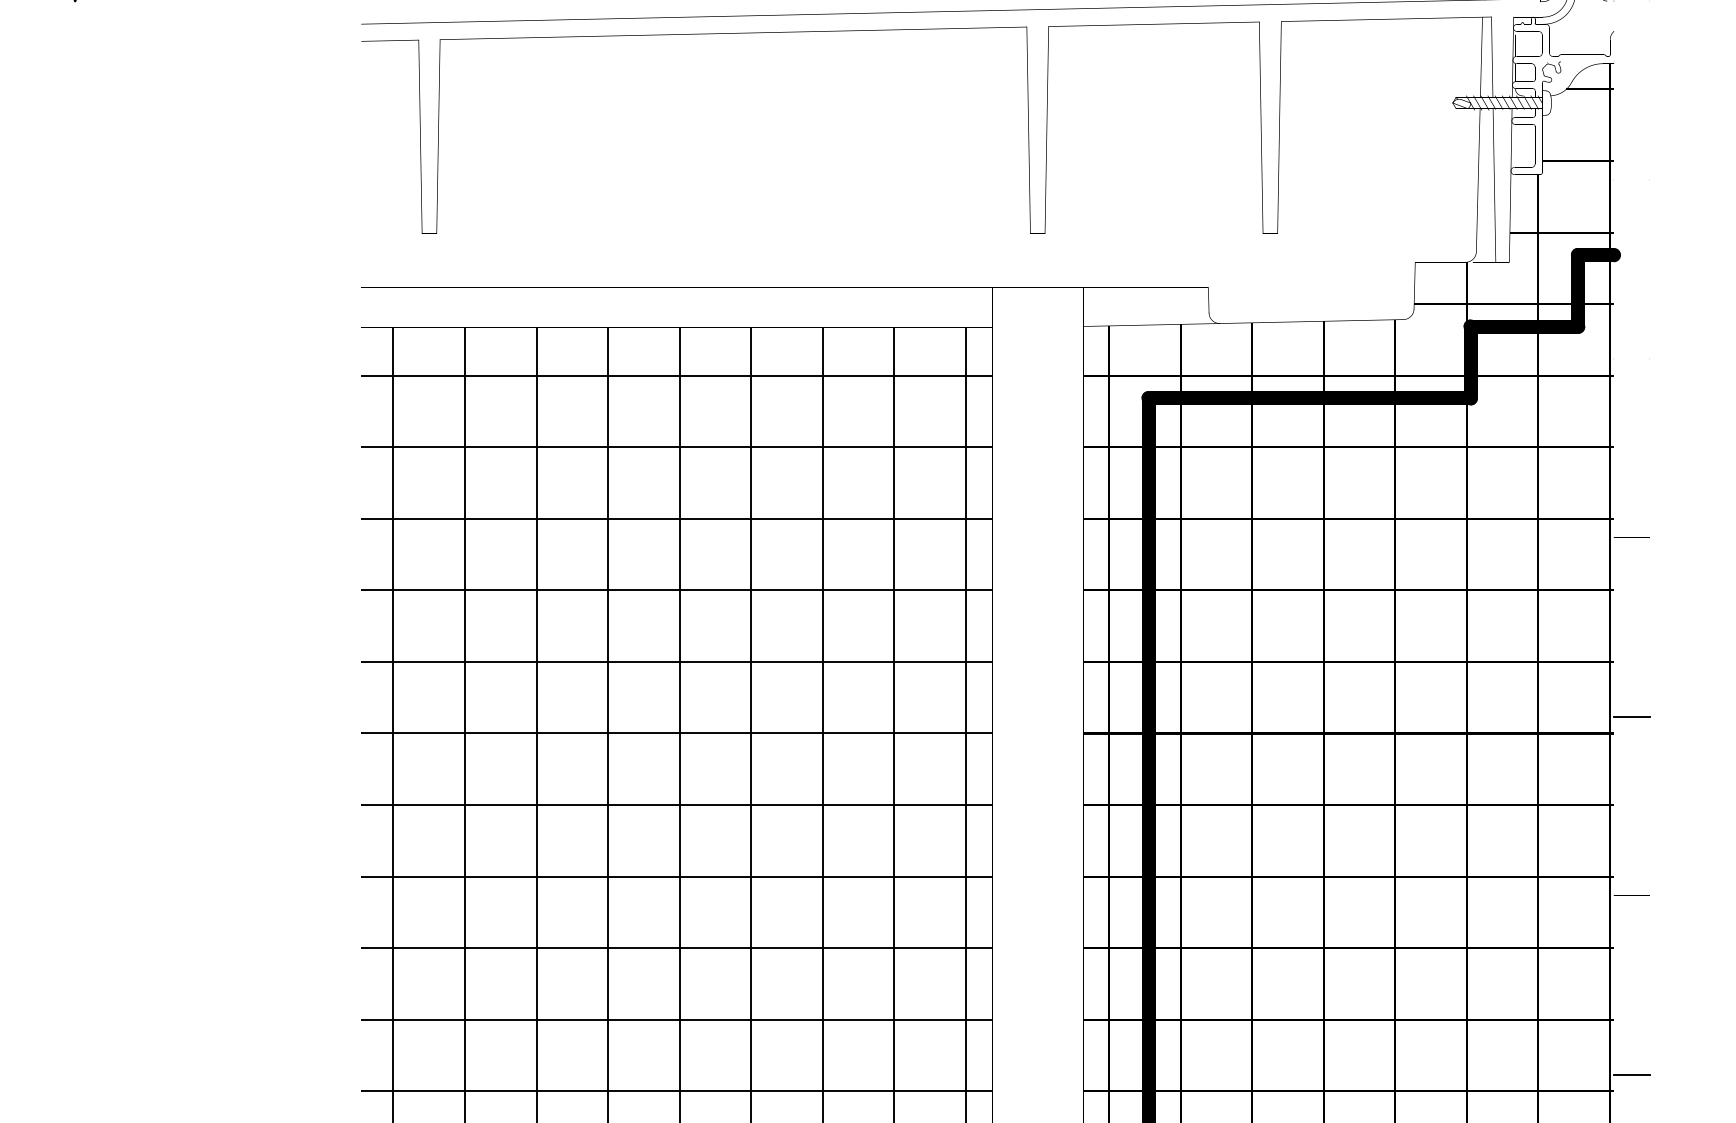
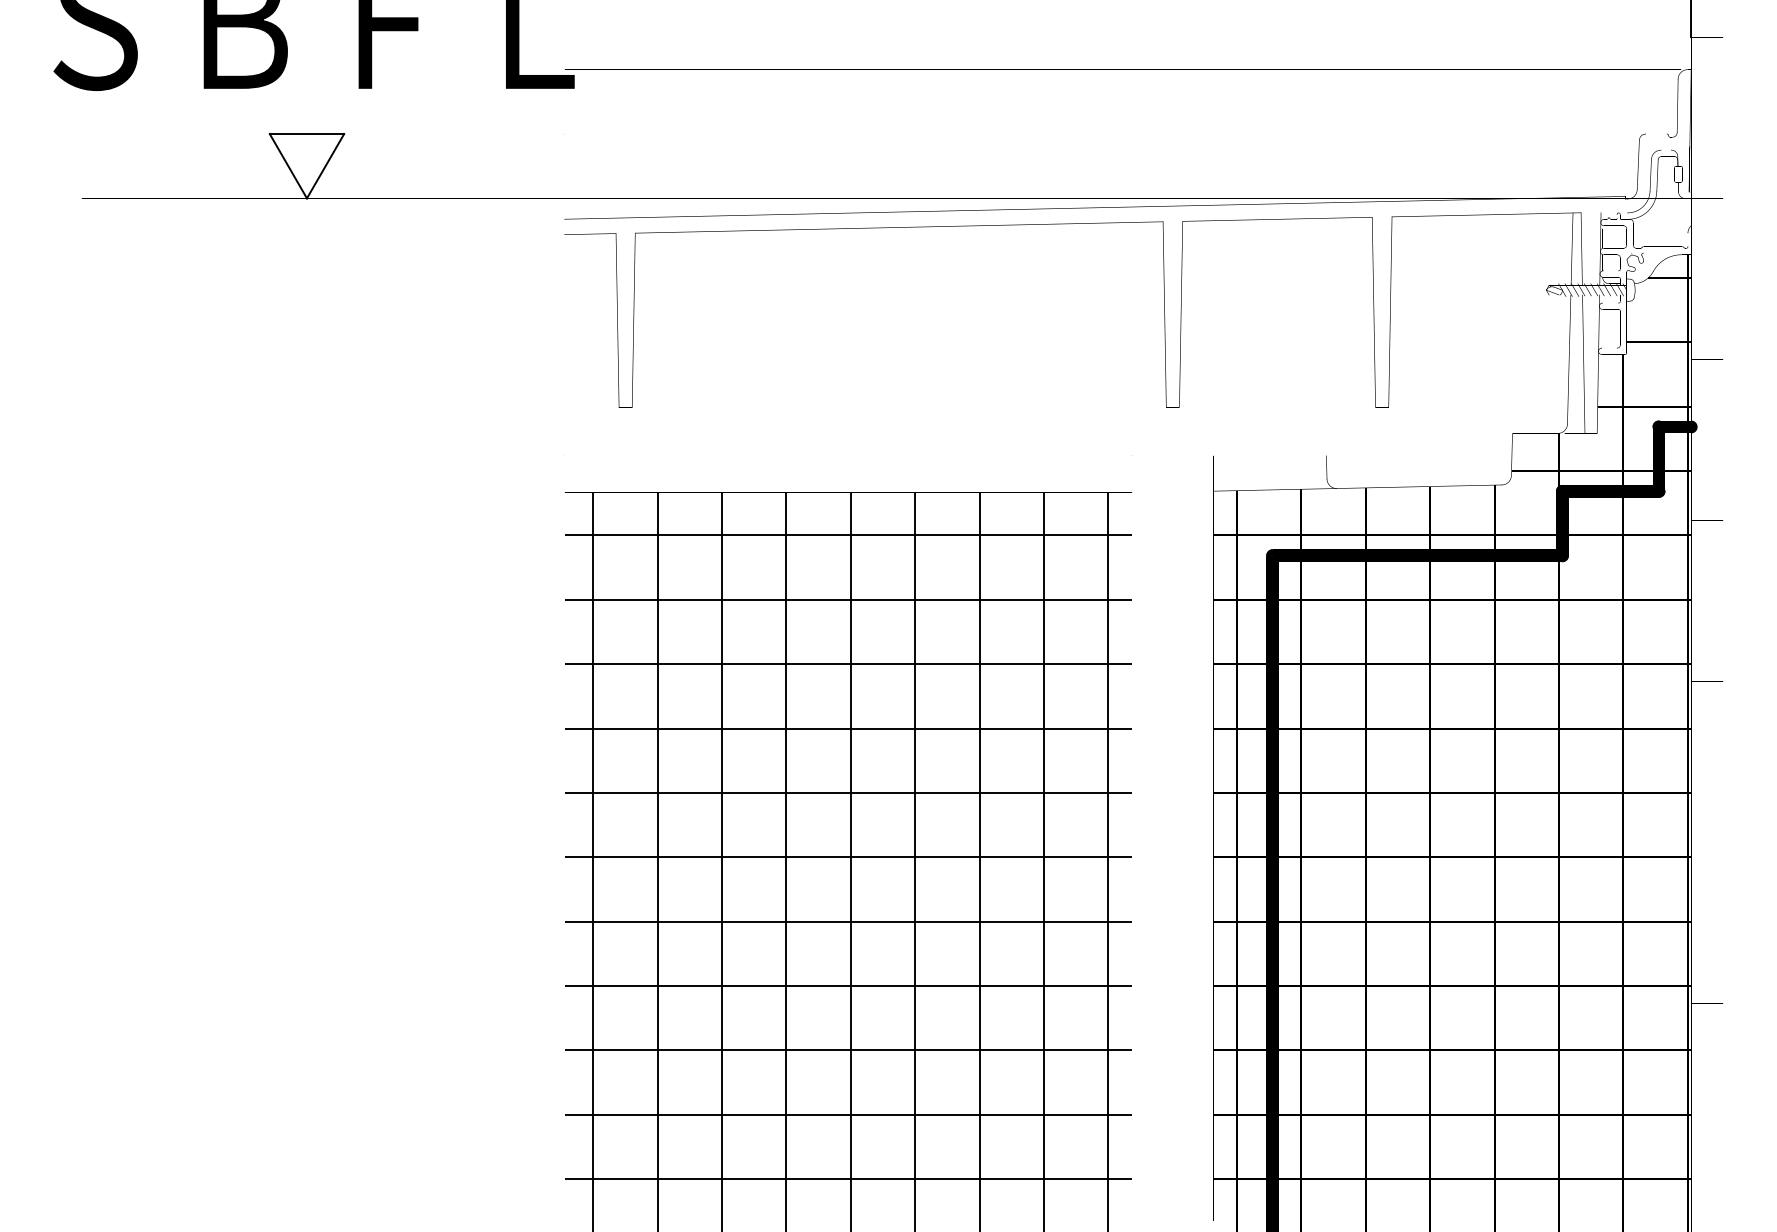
line: (1632, 717) -> (1707, 842), removed
line: (1632, 1074) -> (1707, 1164), removed

